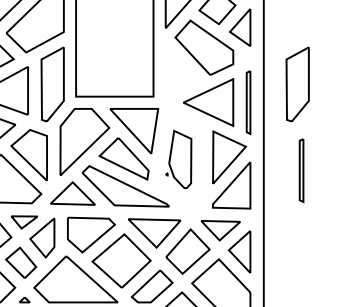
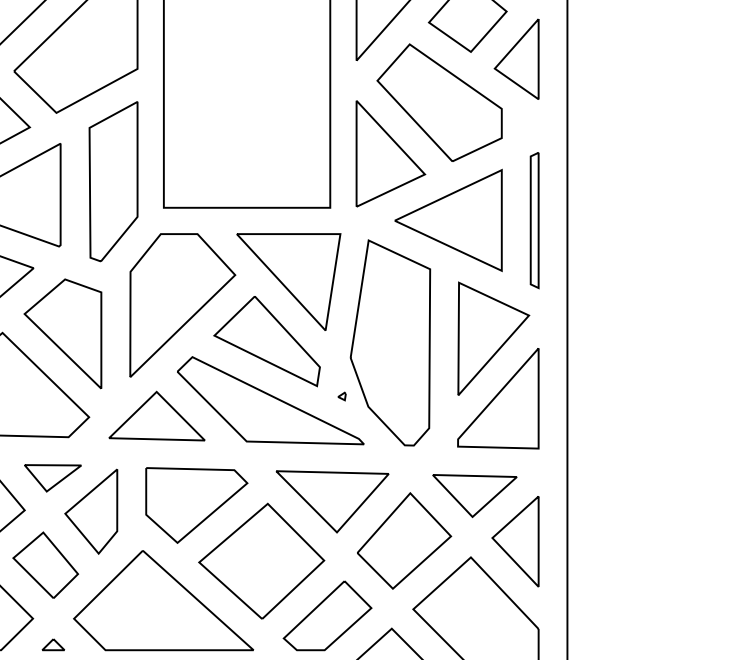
part: (181, 71) -> (390, 153), added
part: (297, 84) -> (639, 181), removed
part: (178, 159) -> (384, 342), size x1.67
part: (301, 170) -> (648, 366), removed

